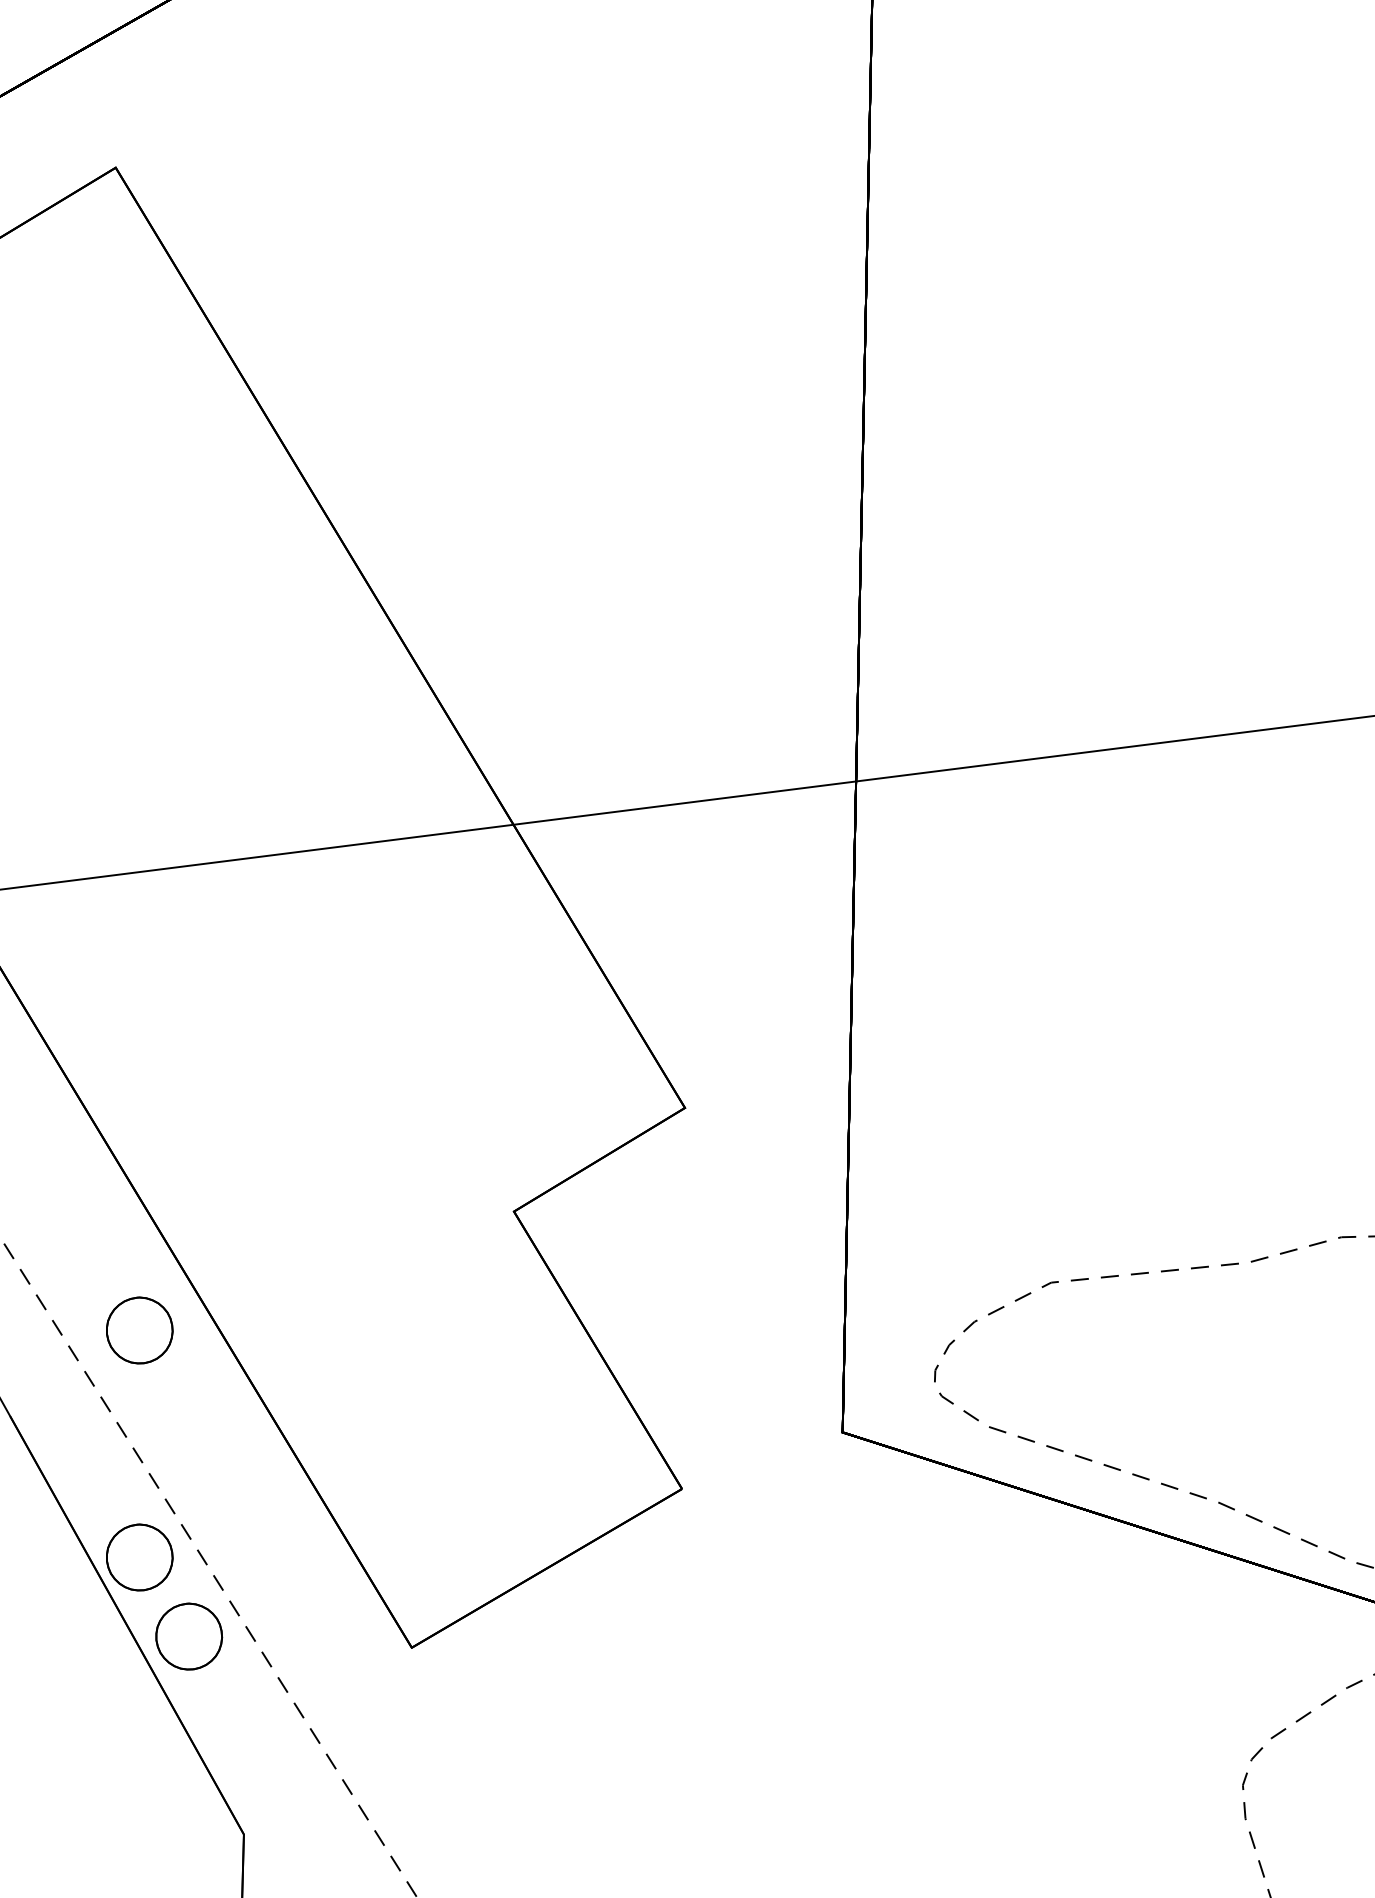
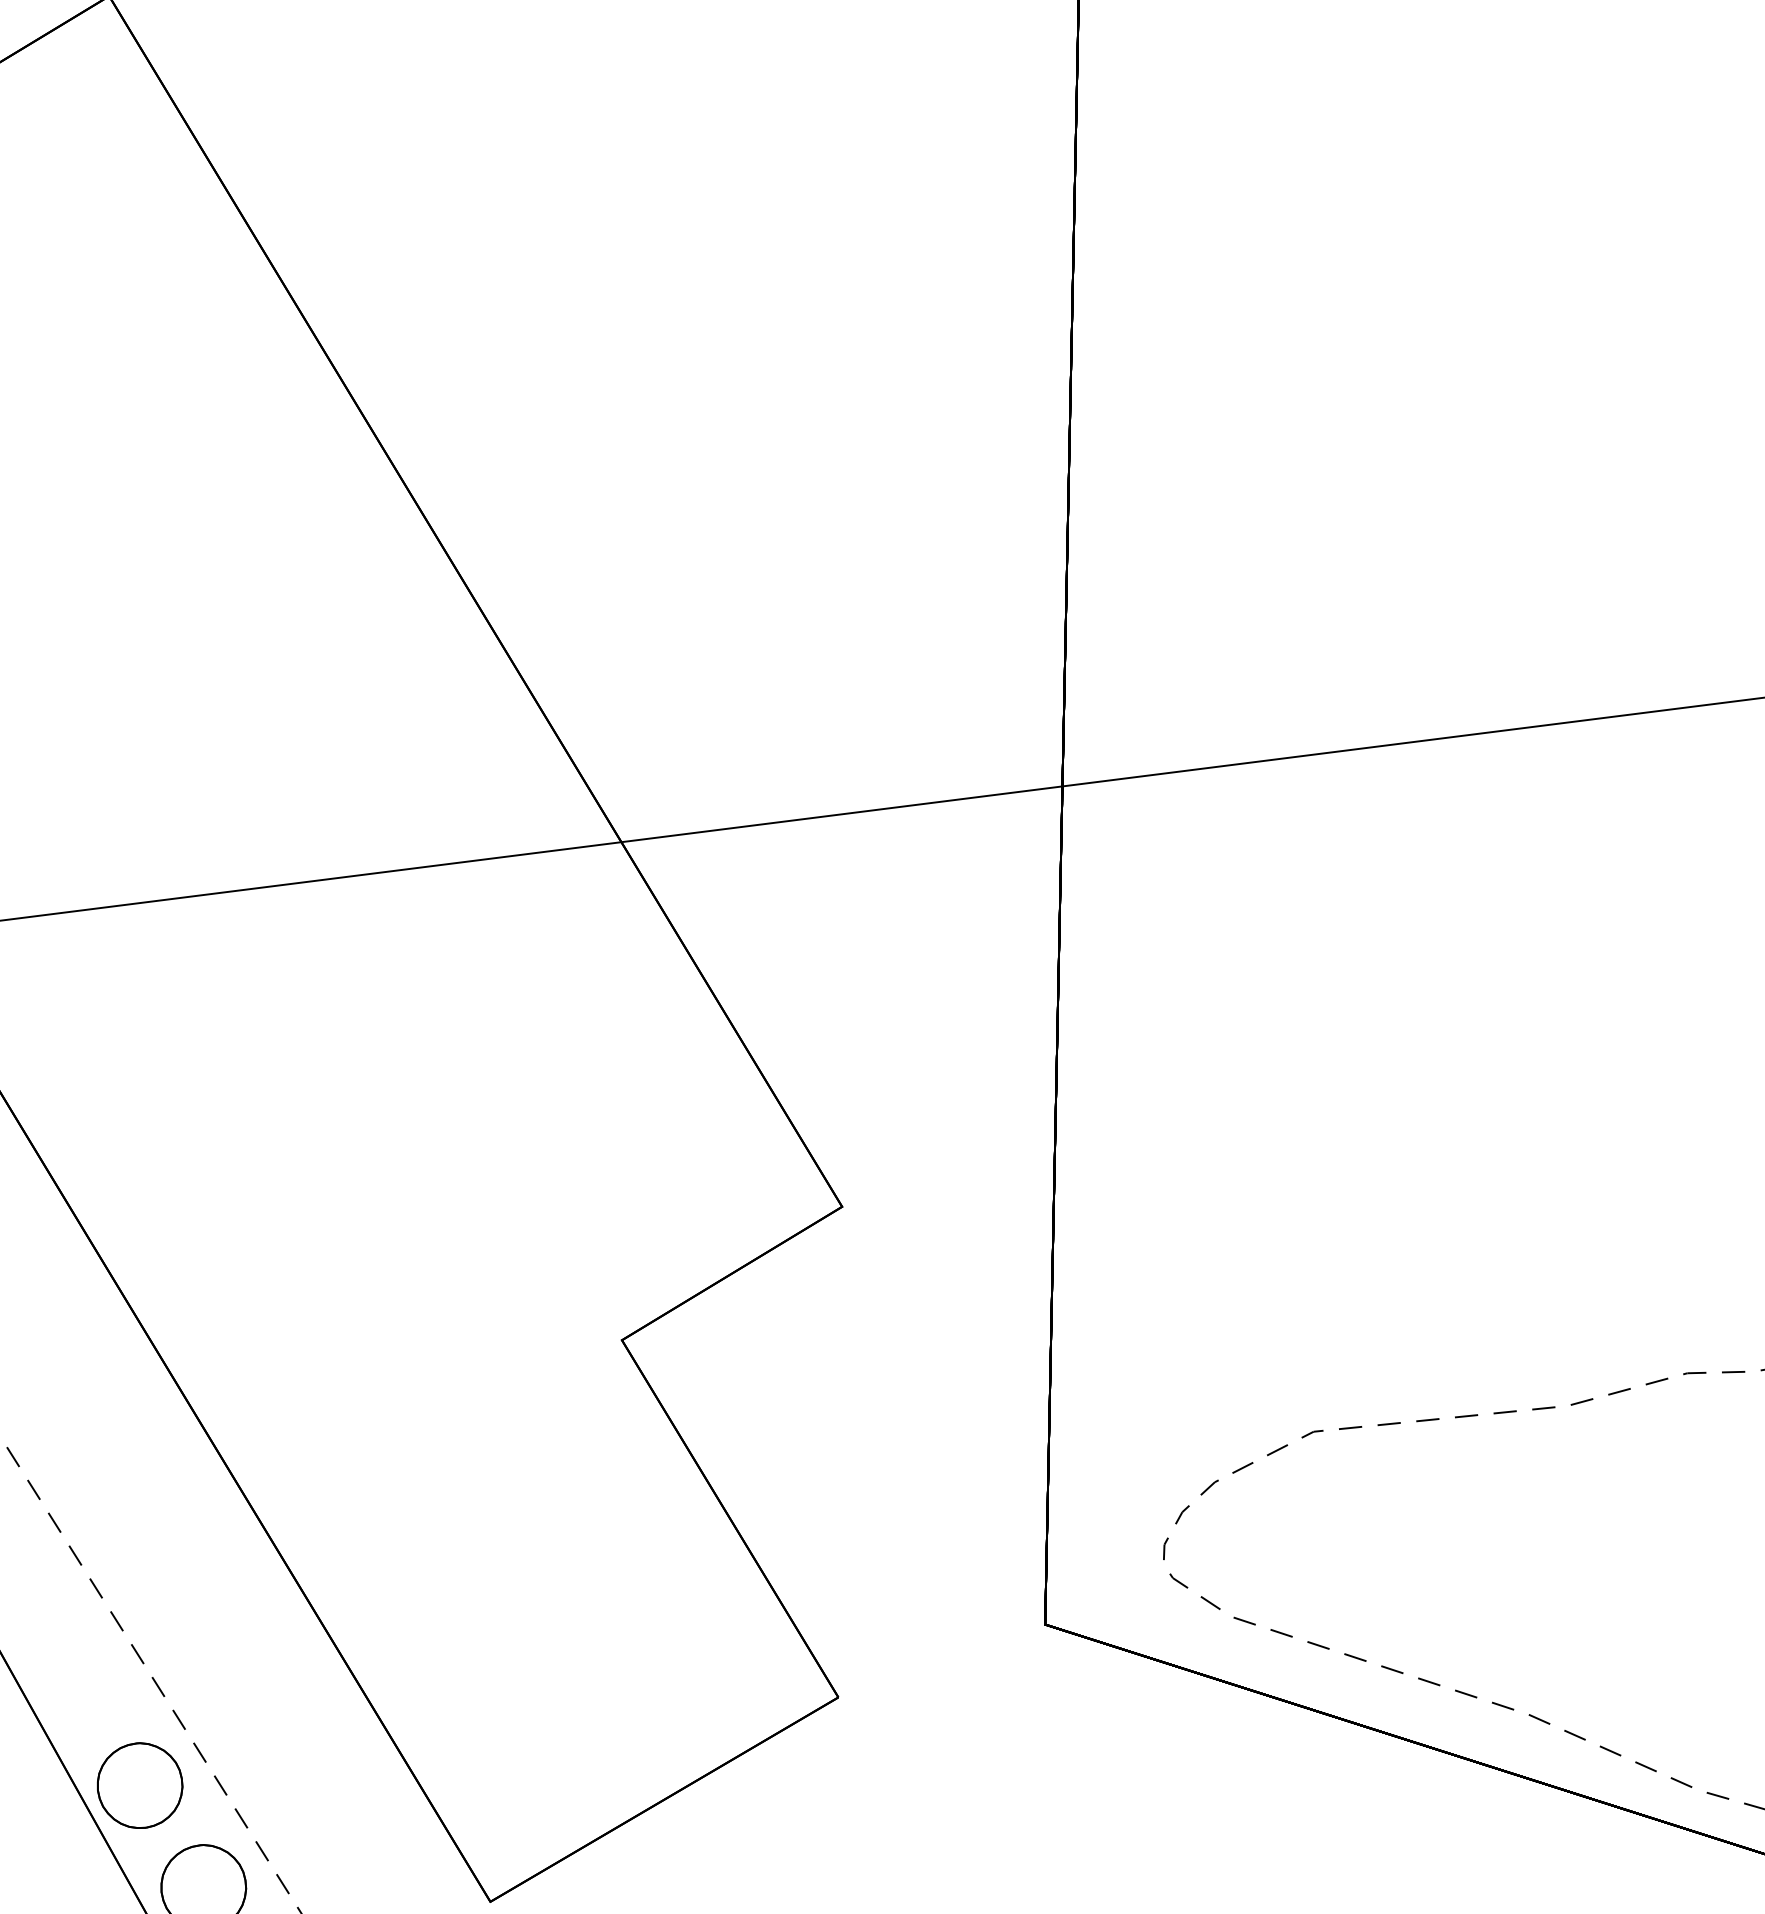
part: (139, 1330) -> (139, 1493), removed

